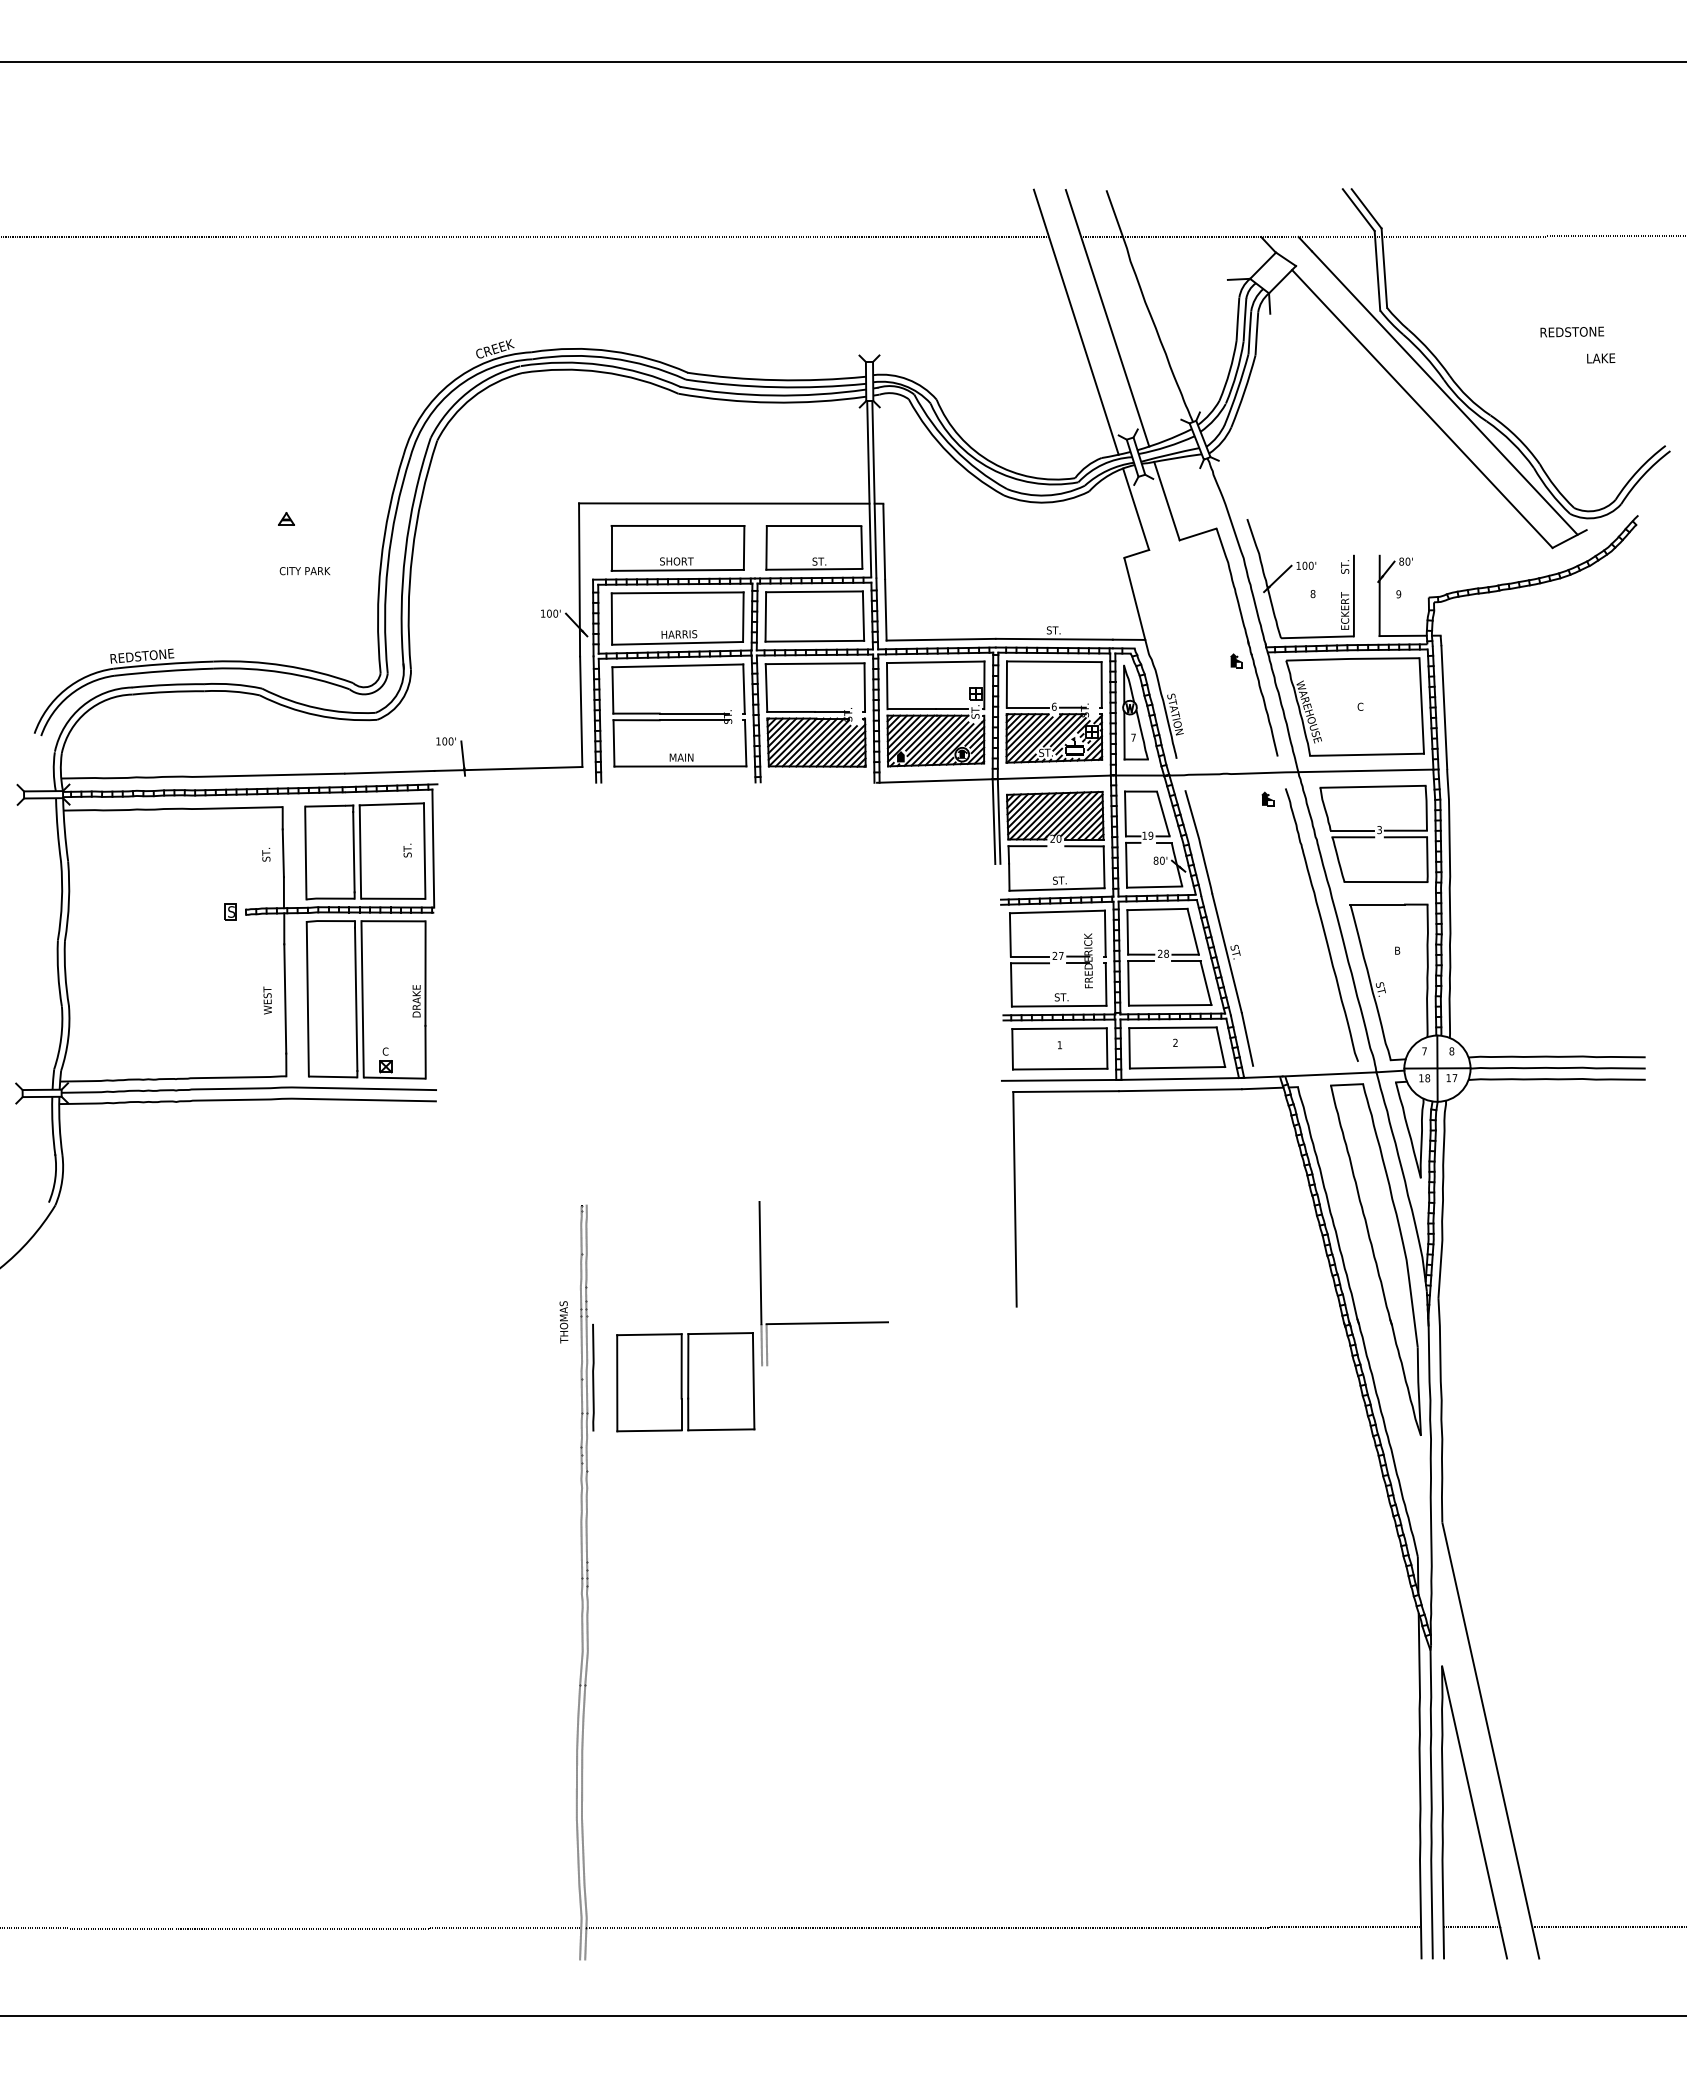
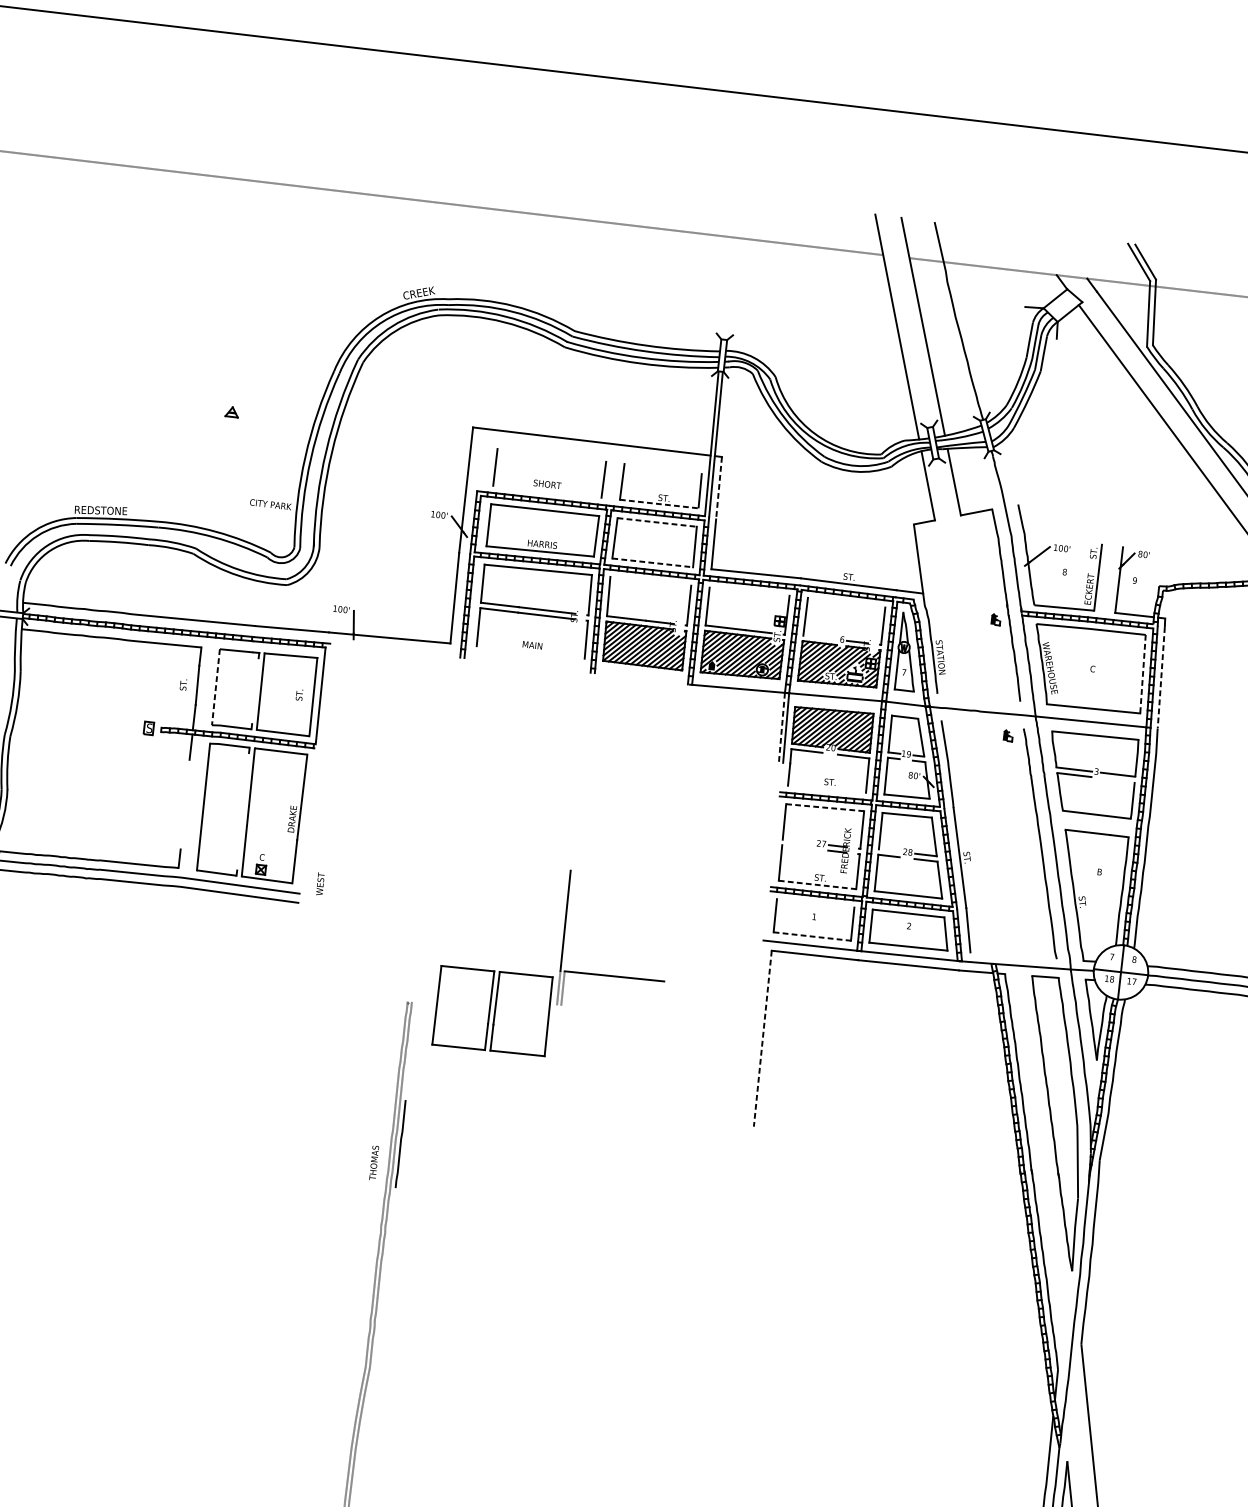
line: (677, 525) -> (551, 455), removed
line: (813, 526) -> (662, 468), removed
line: (884, 542) -> (719, 488), solid -> dashed
line: (677, 569) -> (547, 491), removed
line: (814, 569) -> (659, 504), solid -> dashed
text: (304, 571) -> (270, 504), moved
line: (815, 591) -> (658, 522), solid -> dashed
line: (815, 641) -> (653, 563), solid -> dashed
line: (1053, 661) -> (846, 602), removed
line: (935, 662) -> (749, 591), removed
line: (814, 663) -> (650, 581), removed
line: (1421, 705) -> (1142, 673), solid -> dashed
line: (1027, 707) -> (820, 637), removed
line: (1444, 708) -> (1161, 678), solid -> dashed
line: (680, 766) -> (530, 652), removed
line: (994, 822) -> (782, 728), solid -> dashed
line: (1405, 837) -> (1117, 780), removed
line: (353, 852) -> (255, 691), removed
line: (305, 853) -> (215, 687), solid -> dashed
line: (1056, 889) -> (826, 789), removed
line: (1057, 911) -> (825, 807), solid -> dashed
line: (1141, 954) -> (889, 850), removed
line: (1029, 956) -> (798, 841), removed
line: (1029, 963) -> (797, 847), removed
line: (285, 998) -> (185, 804), removed
line: (356, 999) -> (243, 811), removed
text: (267, 1000) -> (320, 884), moved
line: (1059, 1006) -> (817, 885), solid -> dashed
line: (1059, 1028) -> (815, 903), removed
line: (1060, 1069) -> (812, 936), solid -> dashed
line: (1015, 1199) -> (763, 1038), solid -> dashed
part: (760, 1316) -> (560, 964), moved
text: (563, 1322) -> (373, 1163), moved

